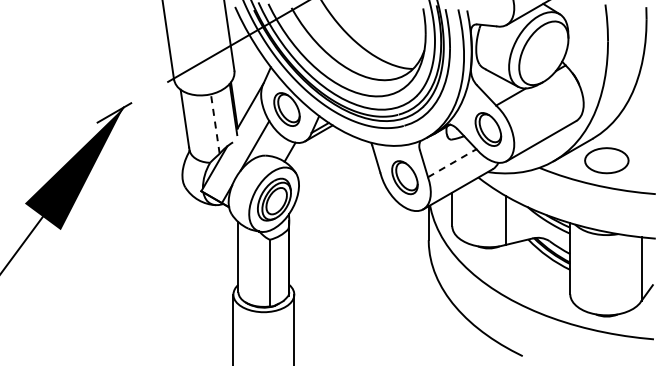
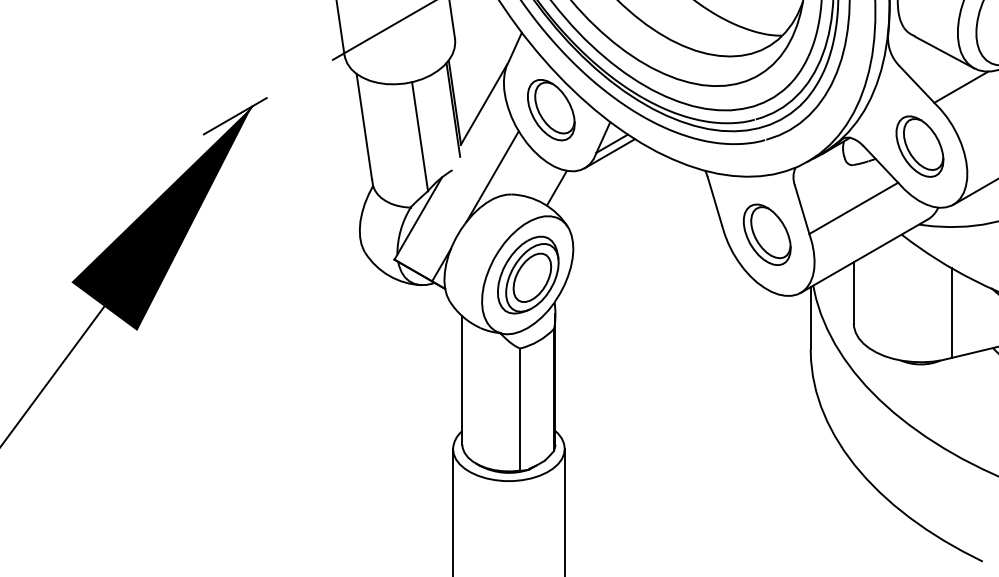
line: (215, 123) -> (420, 135), dashed -> solid
line: (452, 162) -> (854, 207), dashed -> solid

